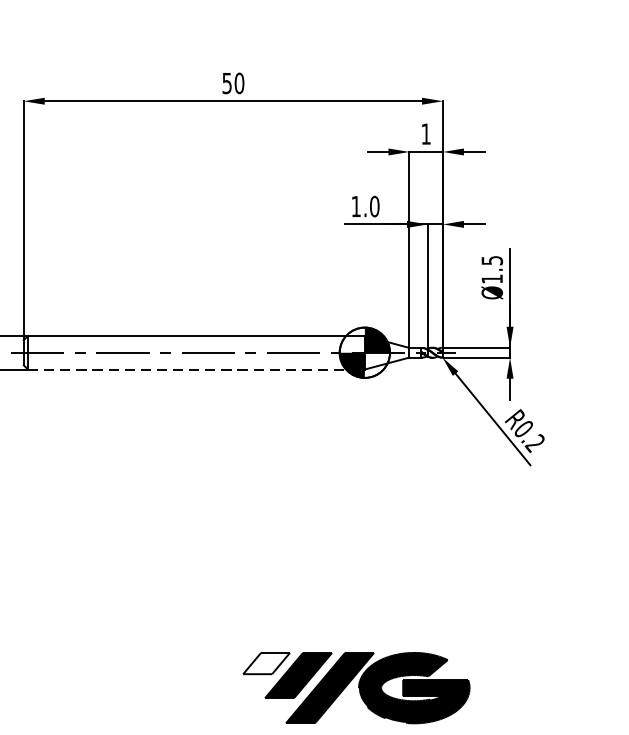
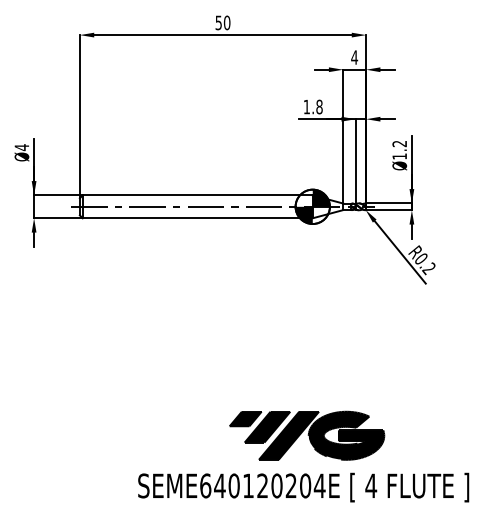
text: (425, 134) -> (354, 57), 1 -> 4
text: (374, 207) -> (319, 107), 1.0 -> 1.8
text: (491, 260) -> (399, 143), Ø1.5 -> Ø1.2
line: (197, 369) -> (198, 218), dashed -> solid
fill: (266, 662) -> (245, 418), added

